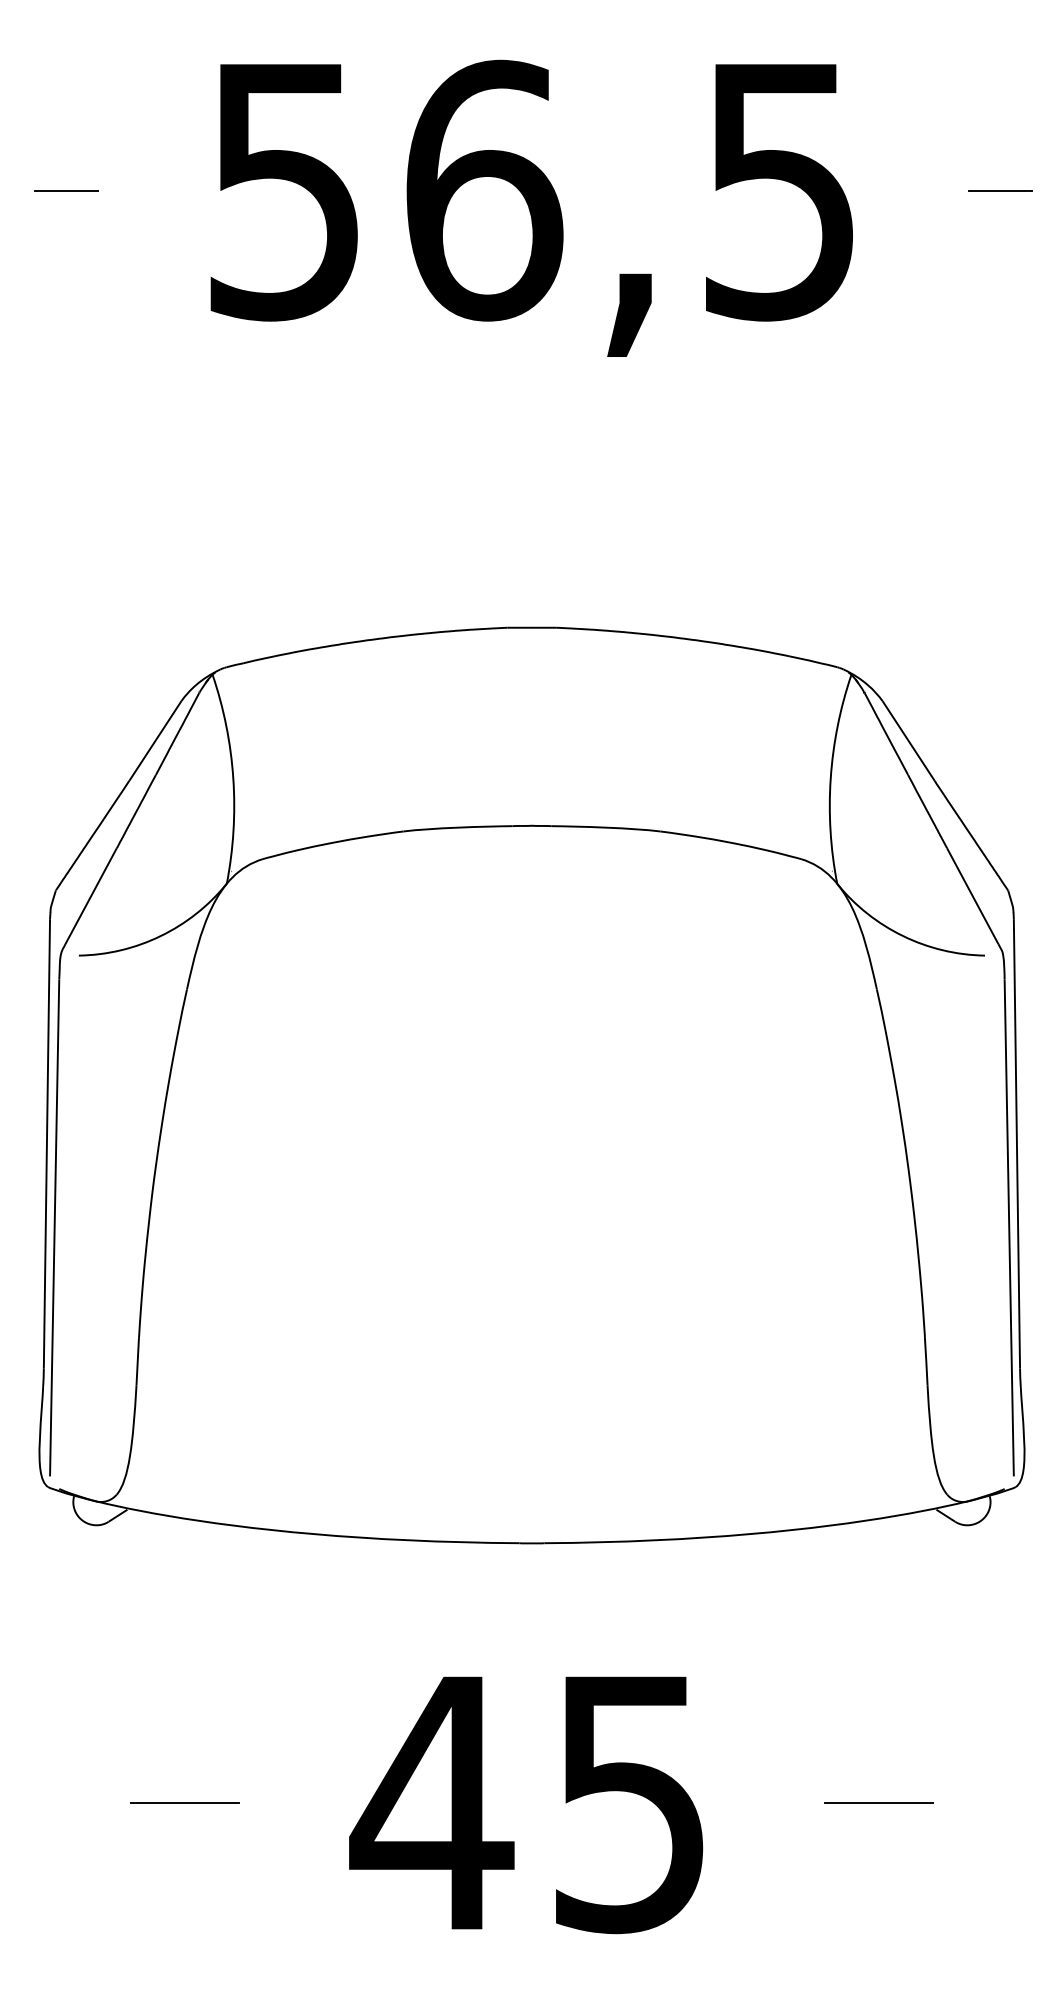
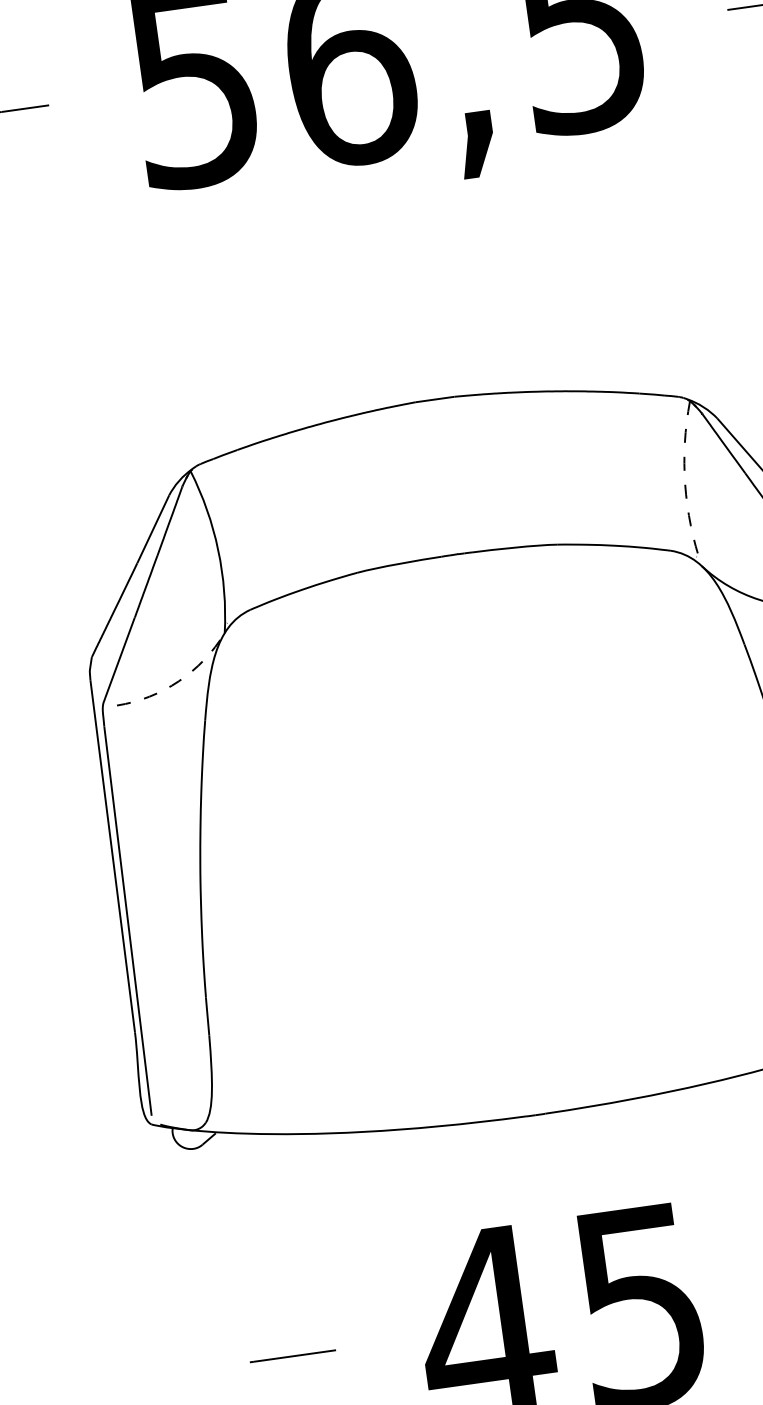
arc: (830, 778) -> (685, 484), solid -> dashed
arc: (160, 936) -> (178, 681), solid -> dashed

